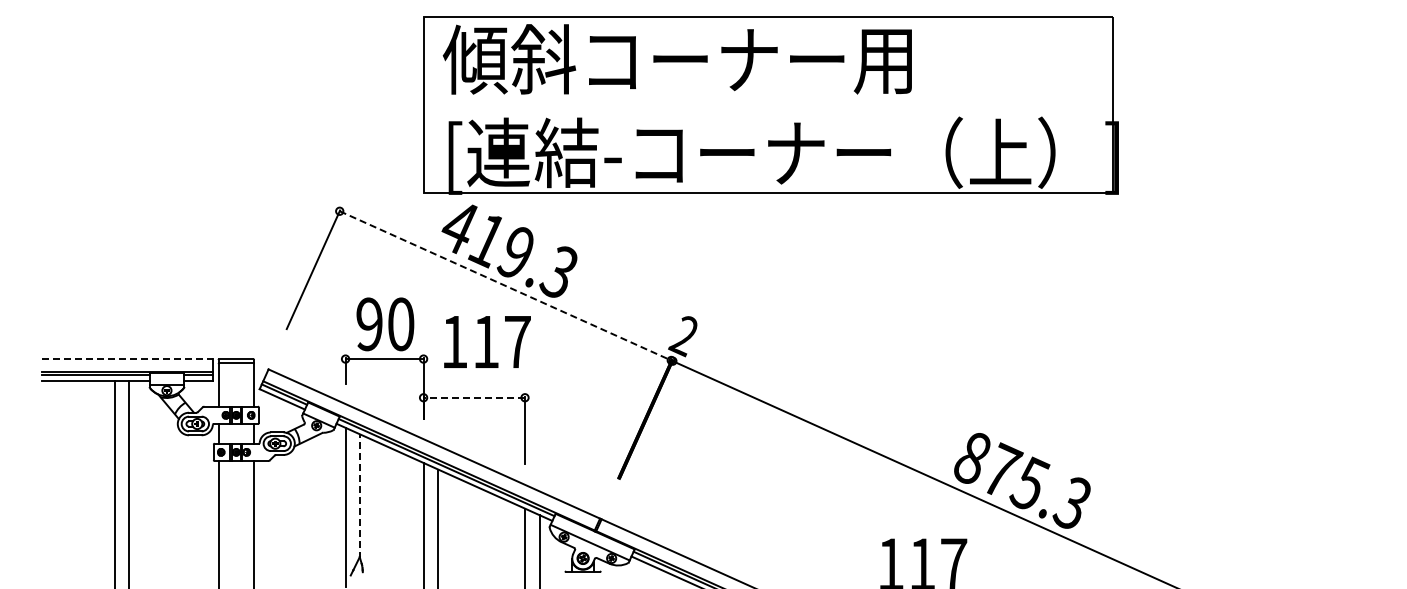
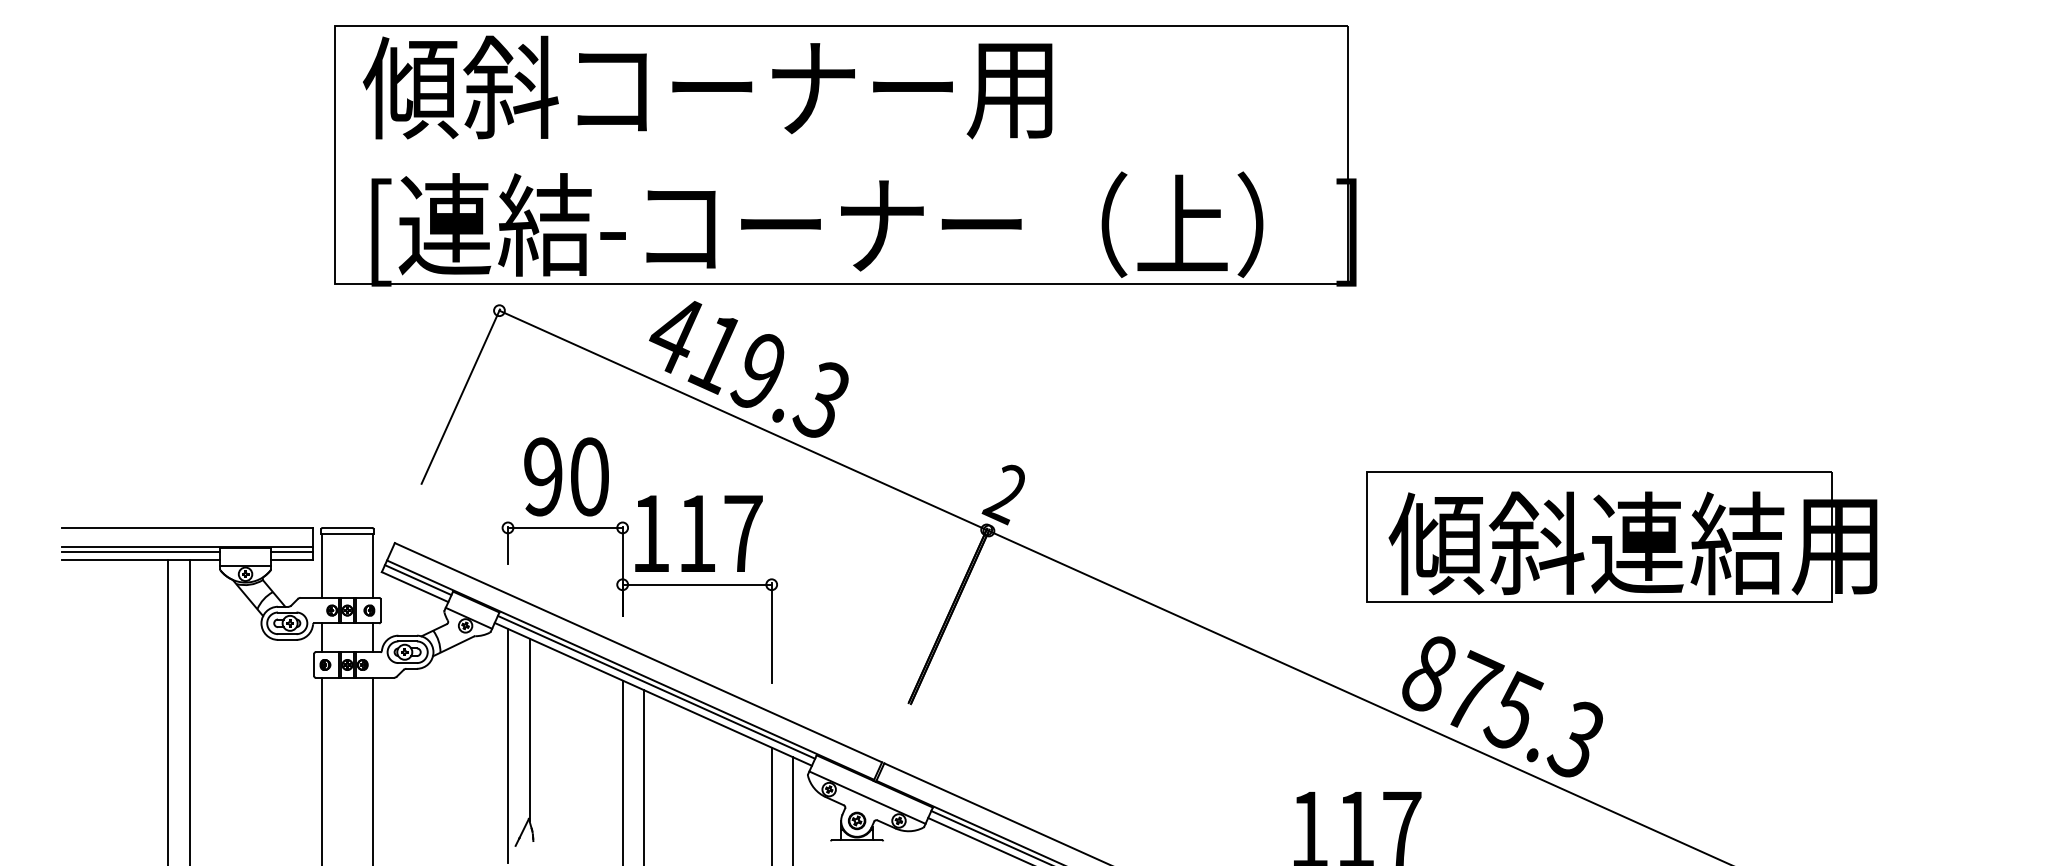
part: (770, 105) -> (844, 155), moved
line: (505, 285) -> (743, 419), dashed -> solid
text: (487, 341) -> (698, 532), moved
line: (128, 359) -> (189, 528), dashed -> solid
part: (1103, 365) -> (1621, 537), added
line: (474, 397) -> (697, 584), dashed -> solid
line: (360, 496) -> (529, 729), dashed -> solid

